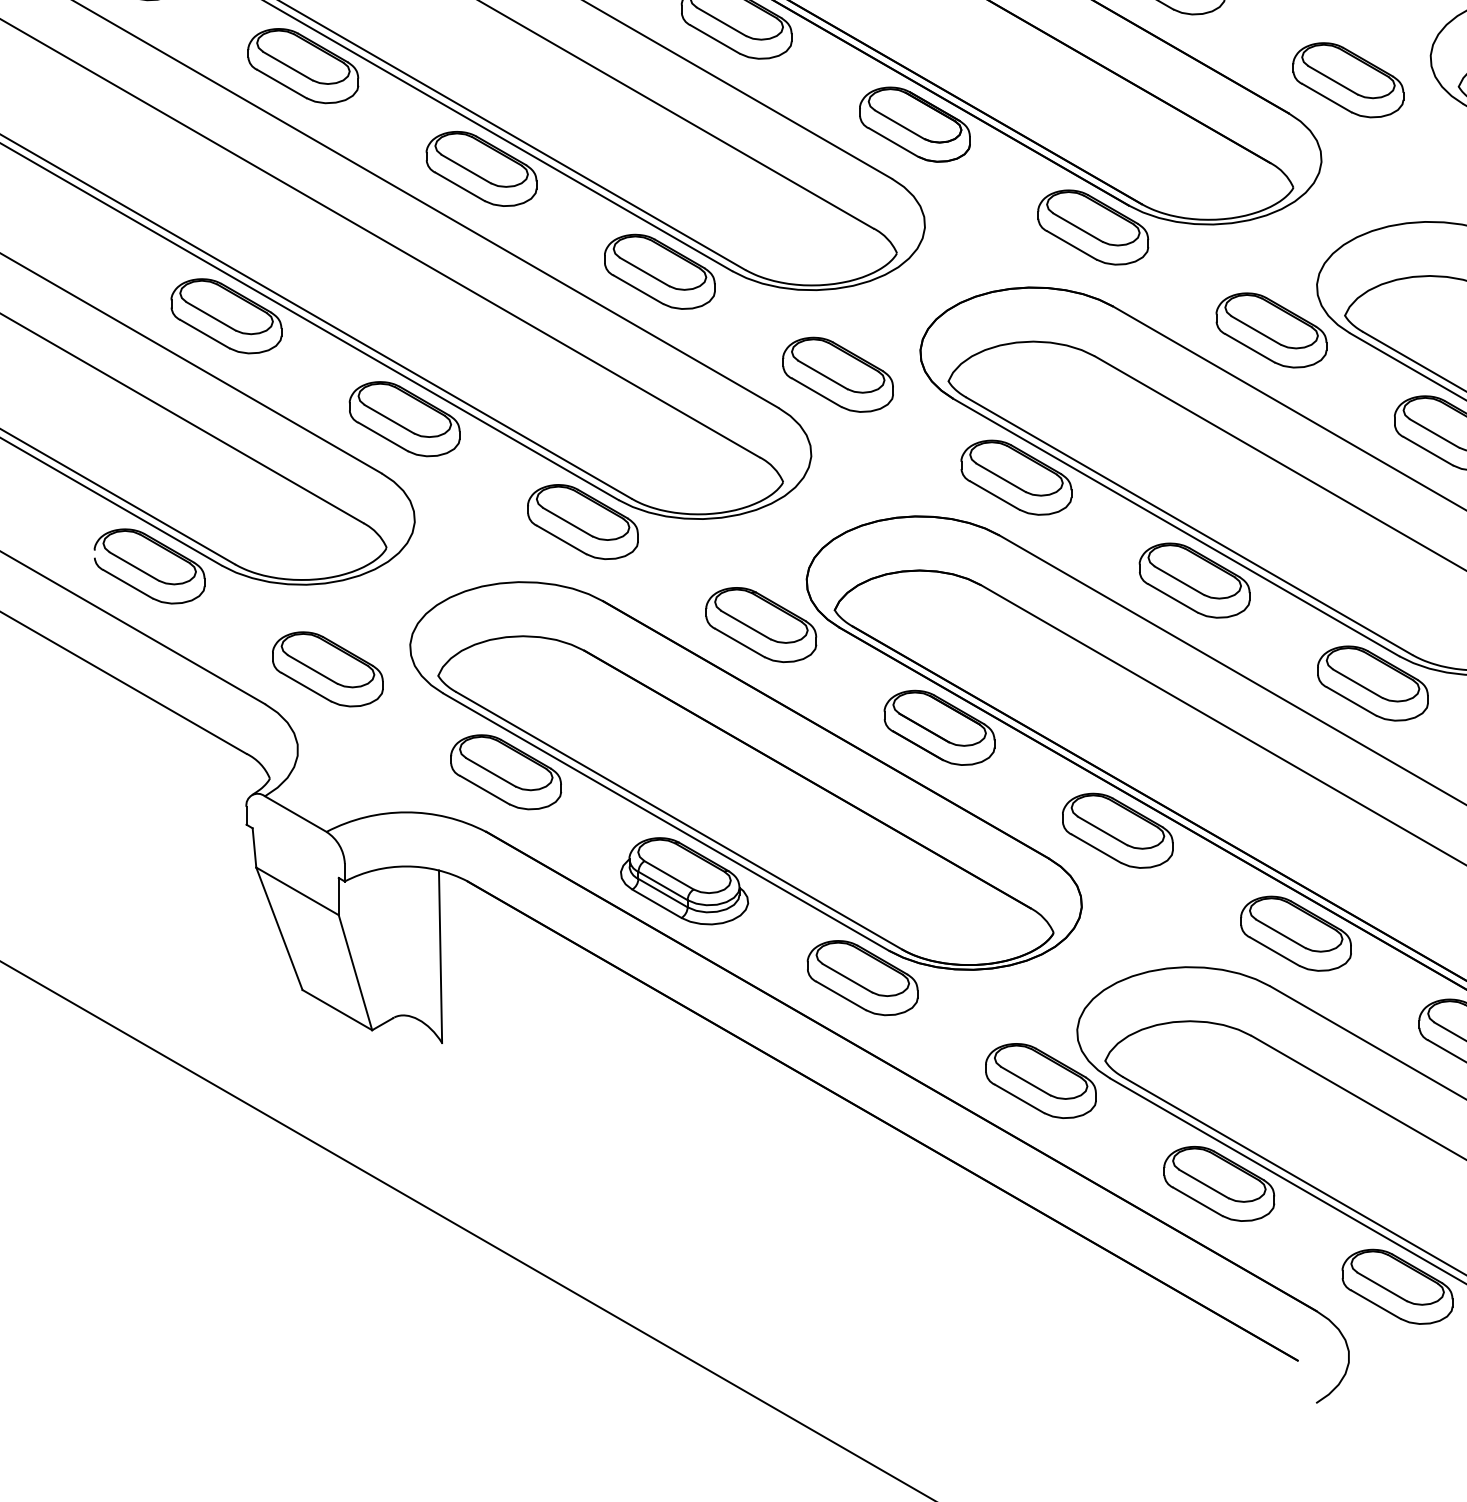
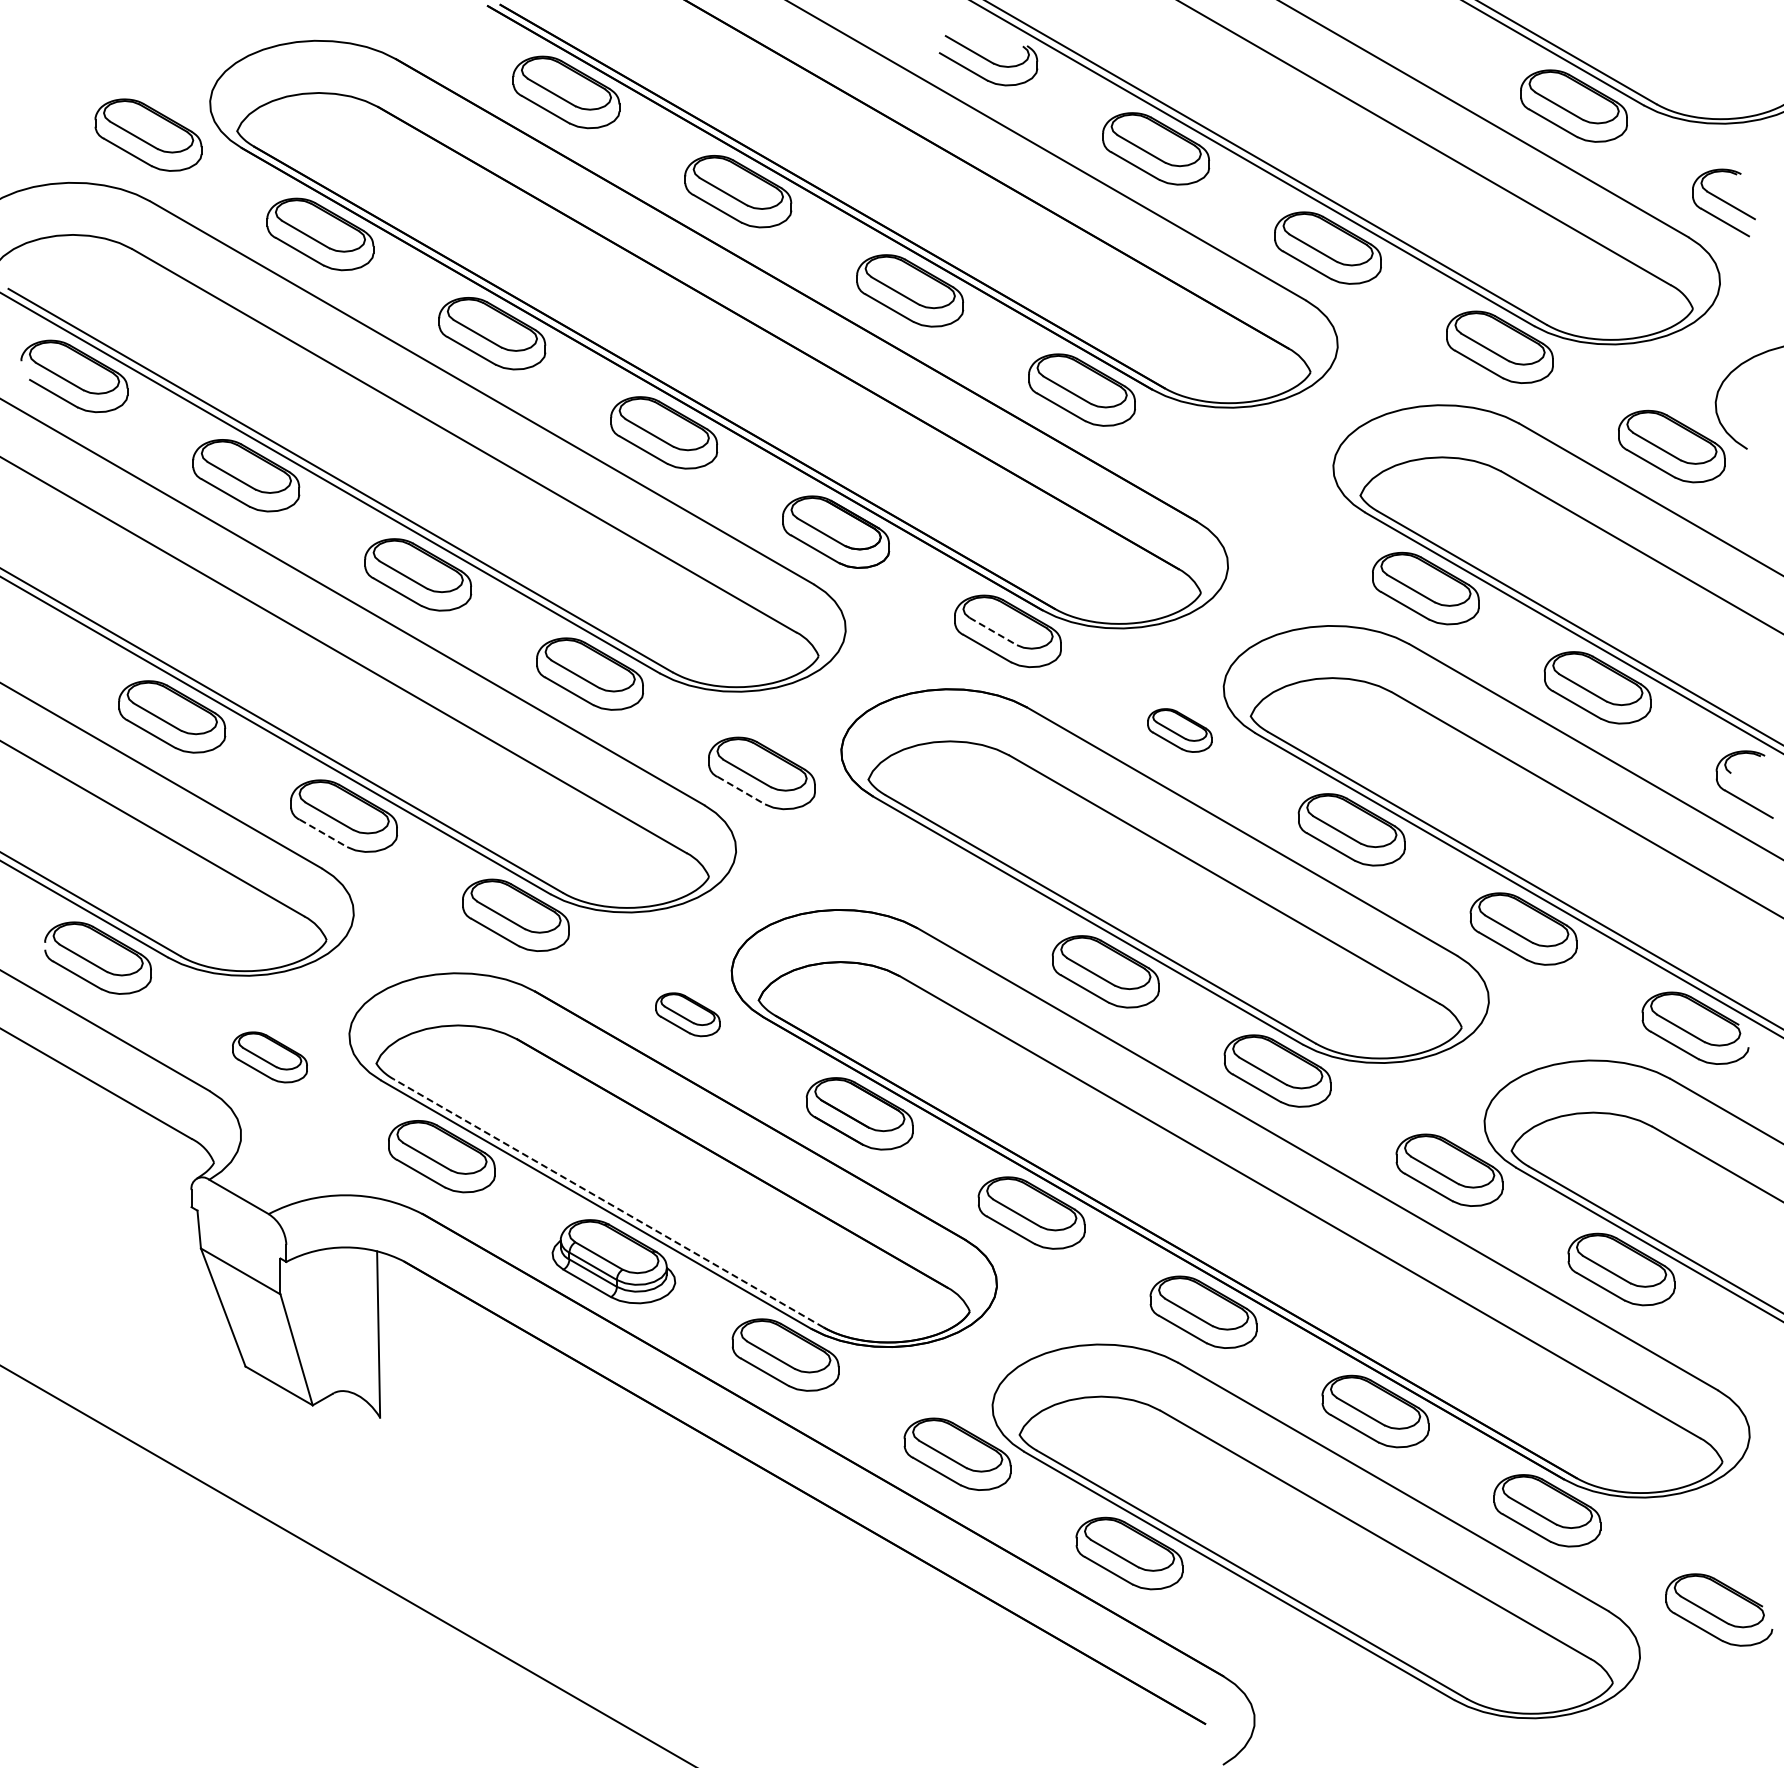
part: (1347, 79) -> (1253, 488), removed
line: (1078, 227) -> (993, 631), solid -> dashed
part: (1271, 330) -> (1179, 730), size x0.6
line: (816, 392) -> (741, 790), solid -> dashed
line: (383, 437) -> (323, 833), solid -> dashed
part: (1016, 477) -> (933, 872), removed
part: (760, 624) -> (687, 1014), size x0.6
part: (327, 669) -> (269, 1057), size x0.7
line: (678, 820) -> (608, 1203), solid -> dashed
part: (1397, 1286) -> (1301, 1652), removed

